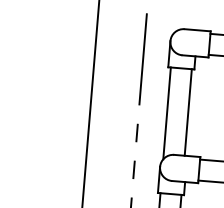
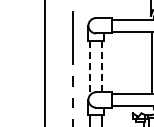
line: (188, 112) -> (102, 66), solid -> dashed
line: (166, 113) -> (89, 68), solid -> dashed

